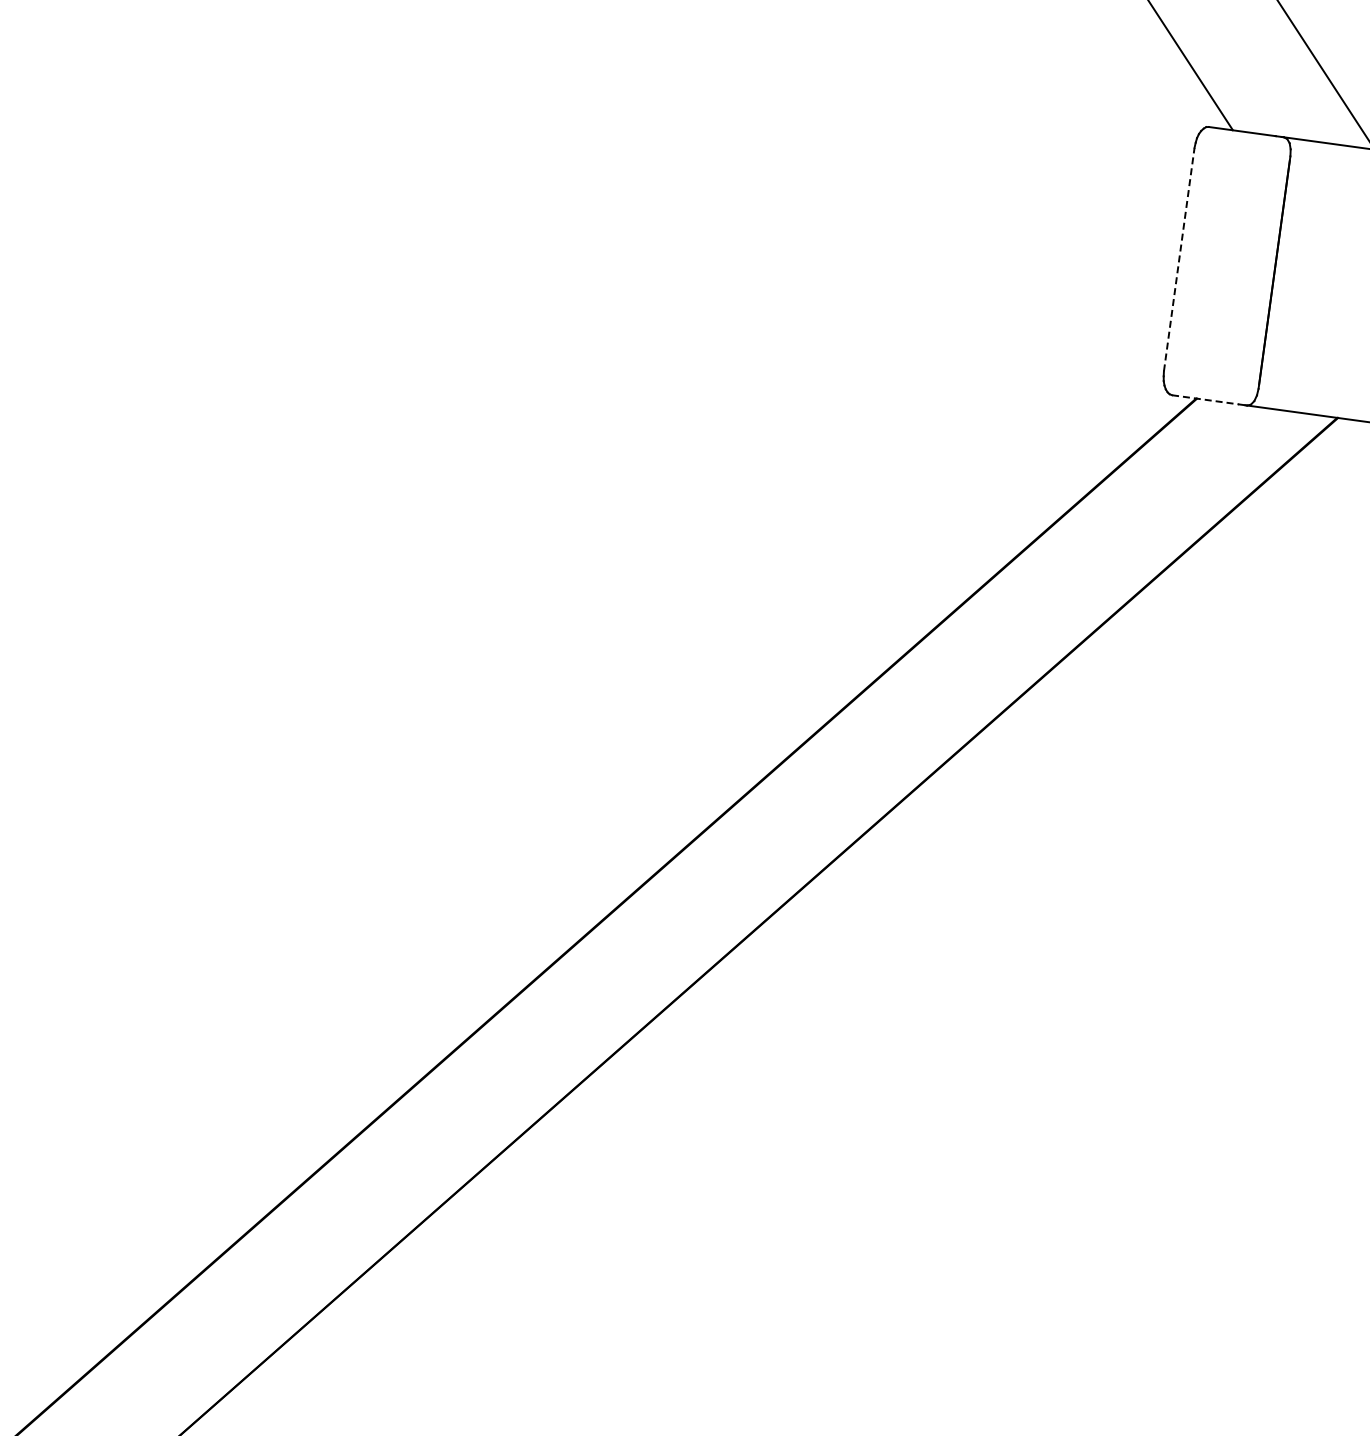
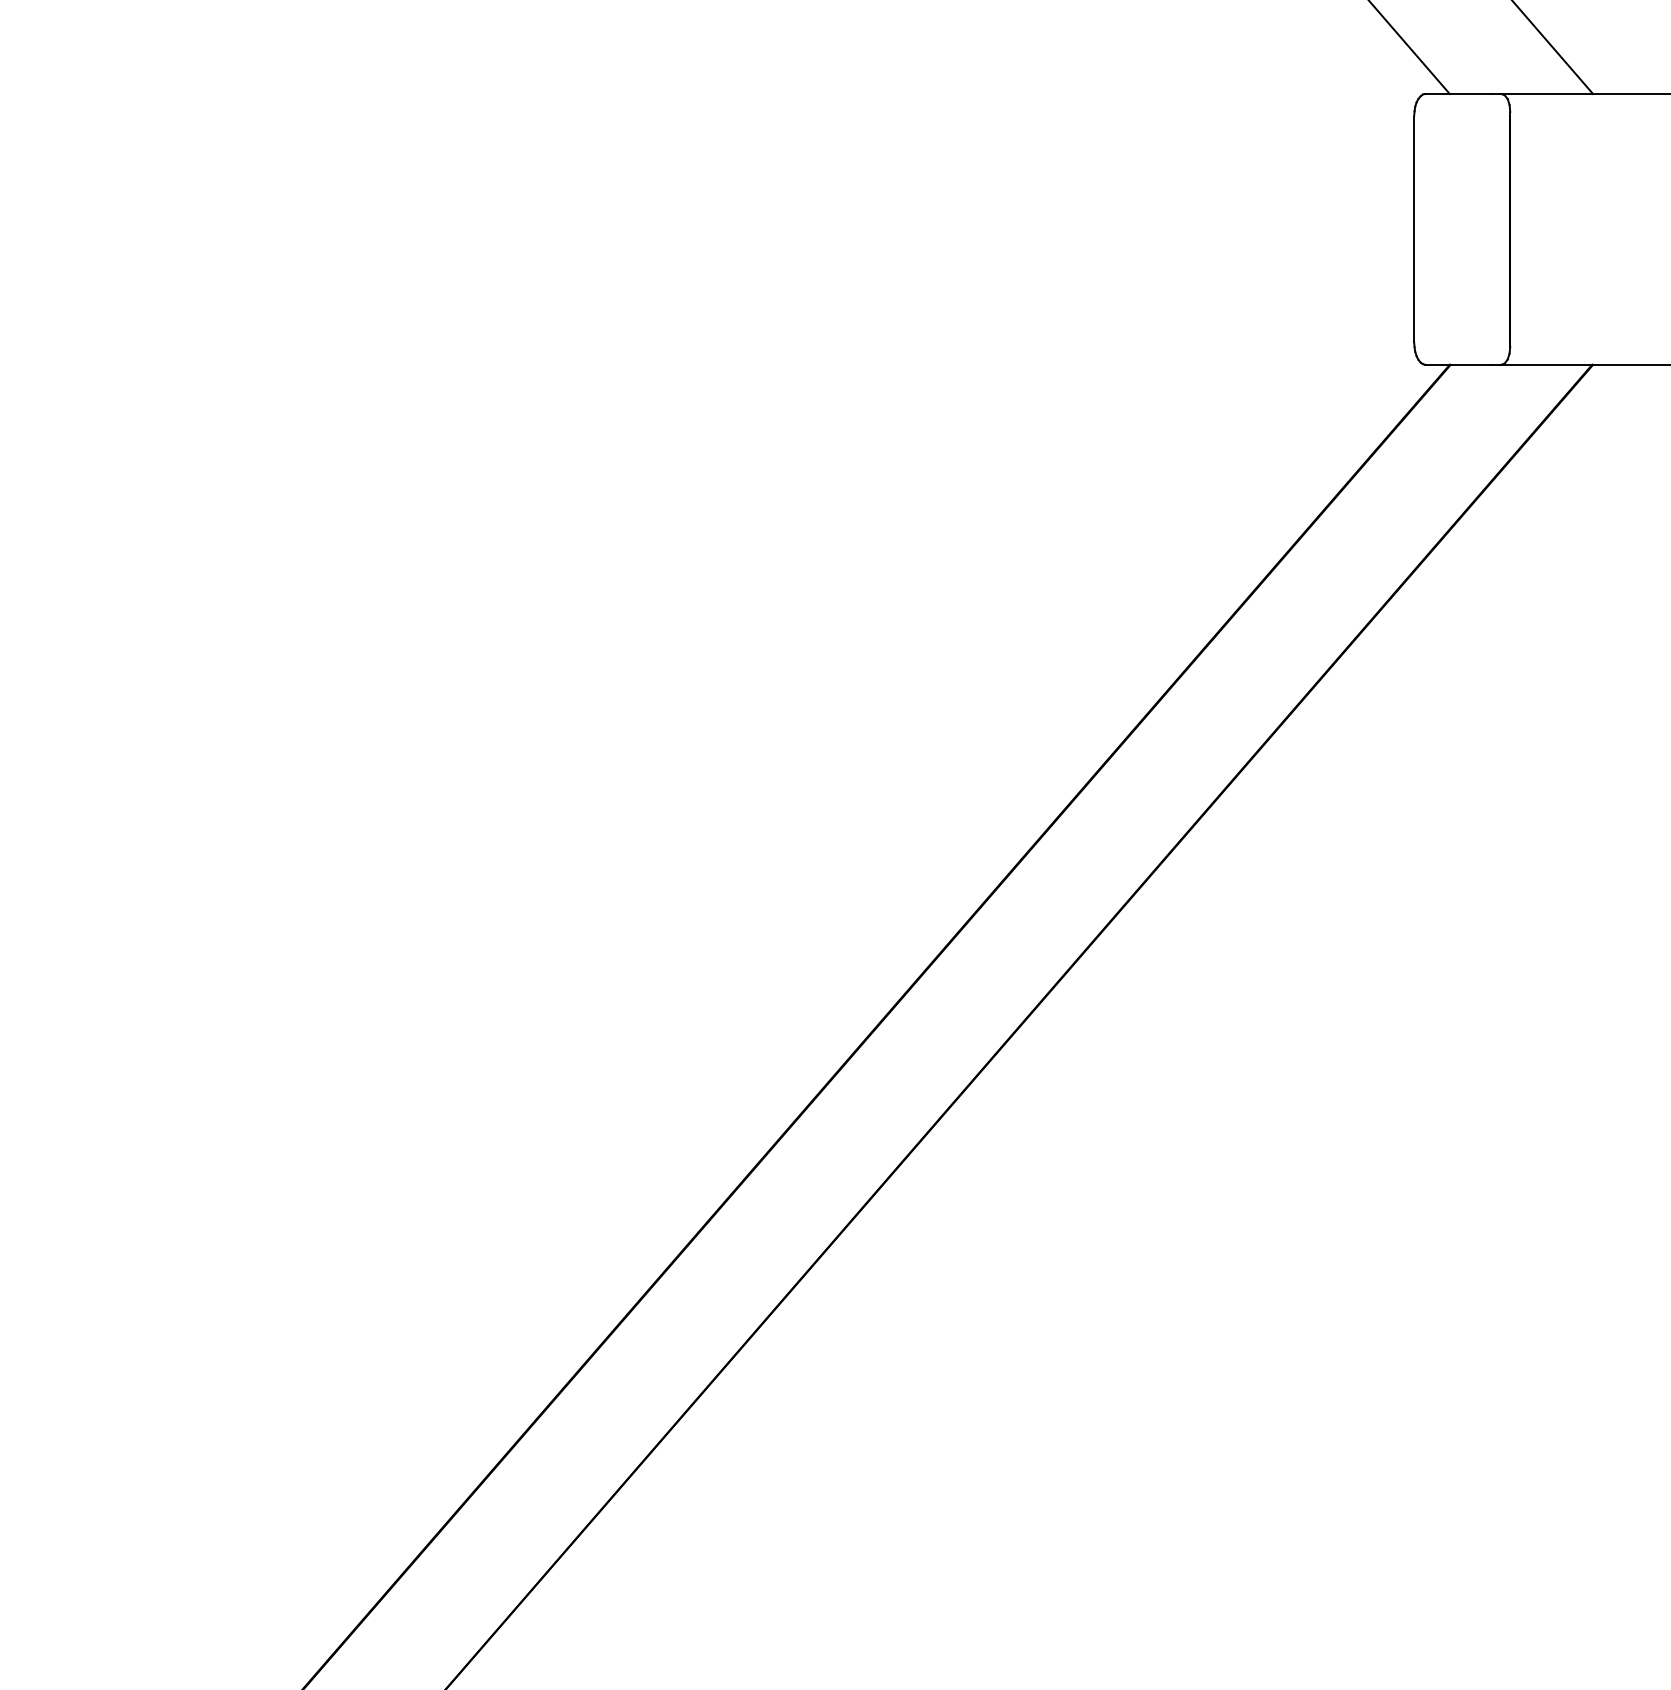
line: (1179, 259) -> (1414, 229), dashed -> solid
line: (1205, 399) -> (1459, 364), dashed -> solid

